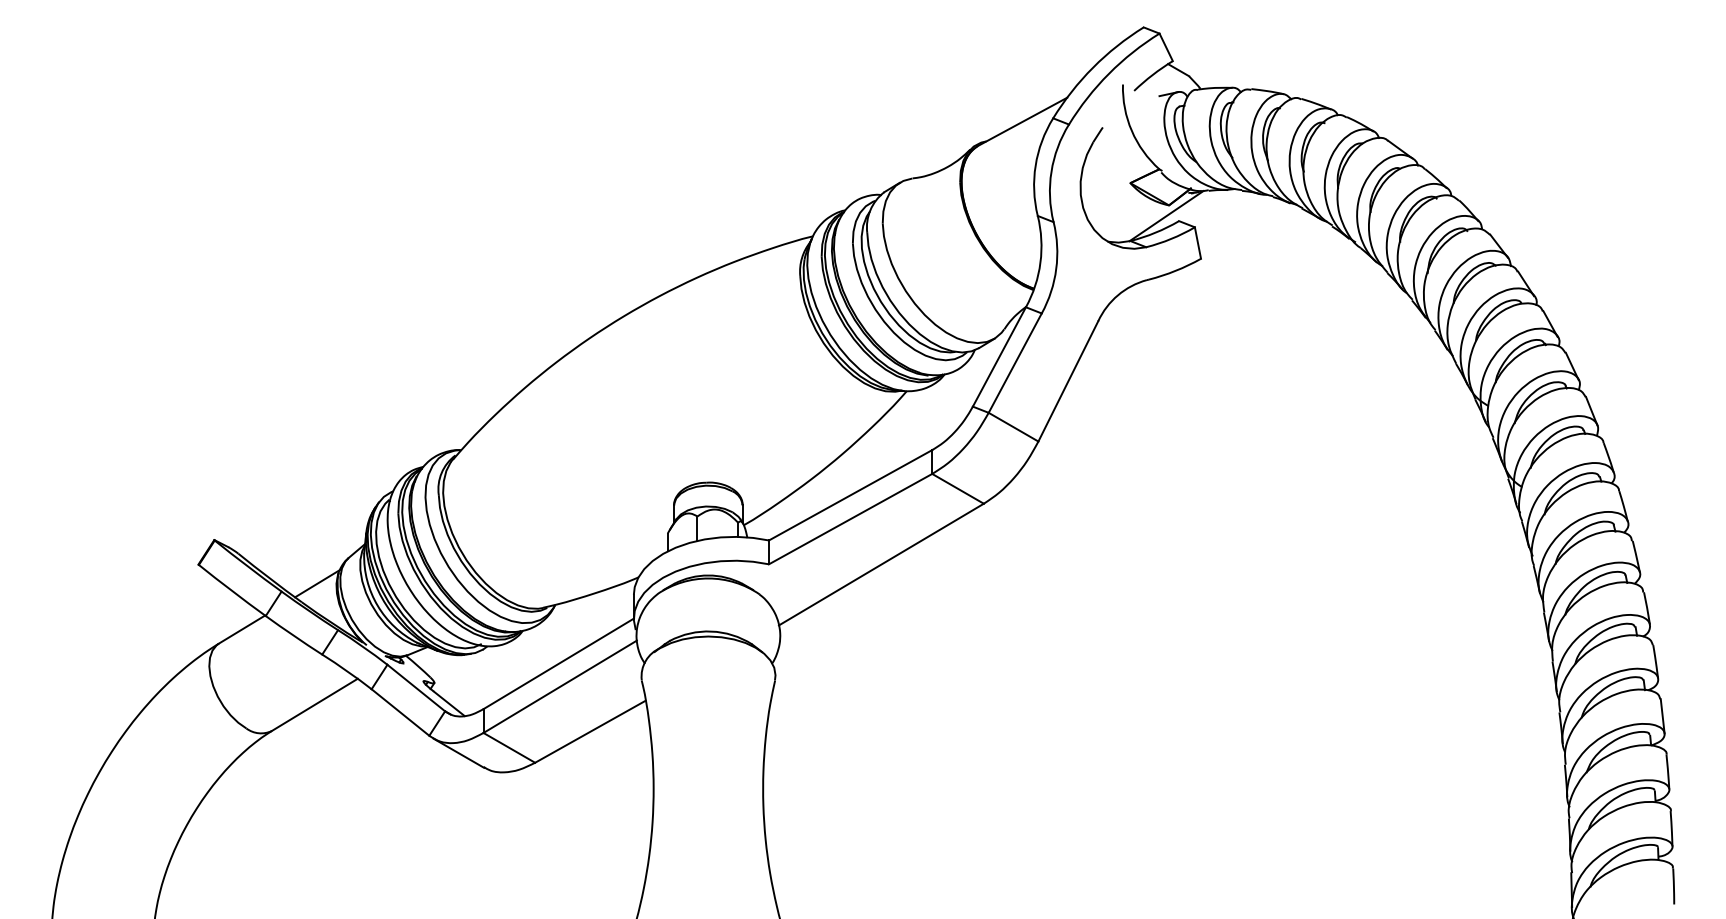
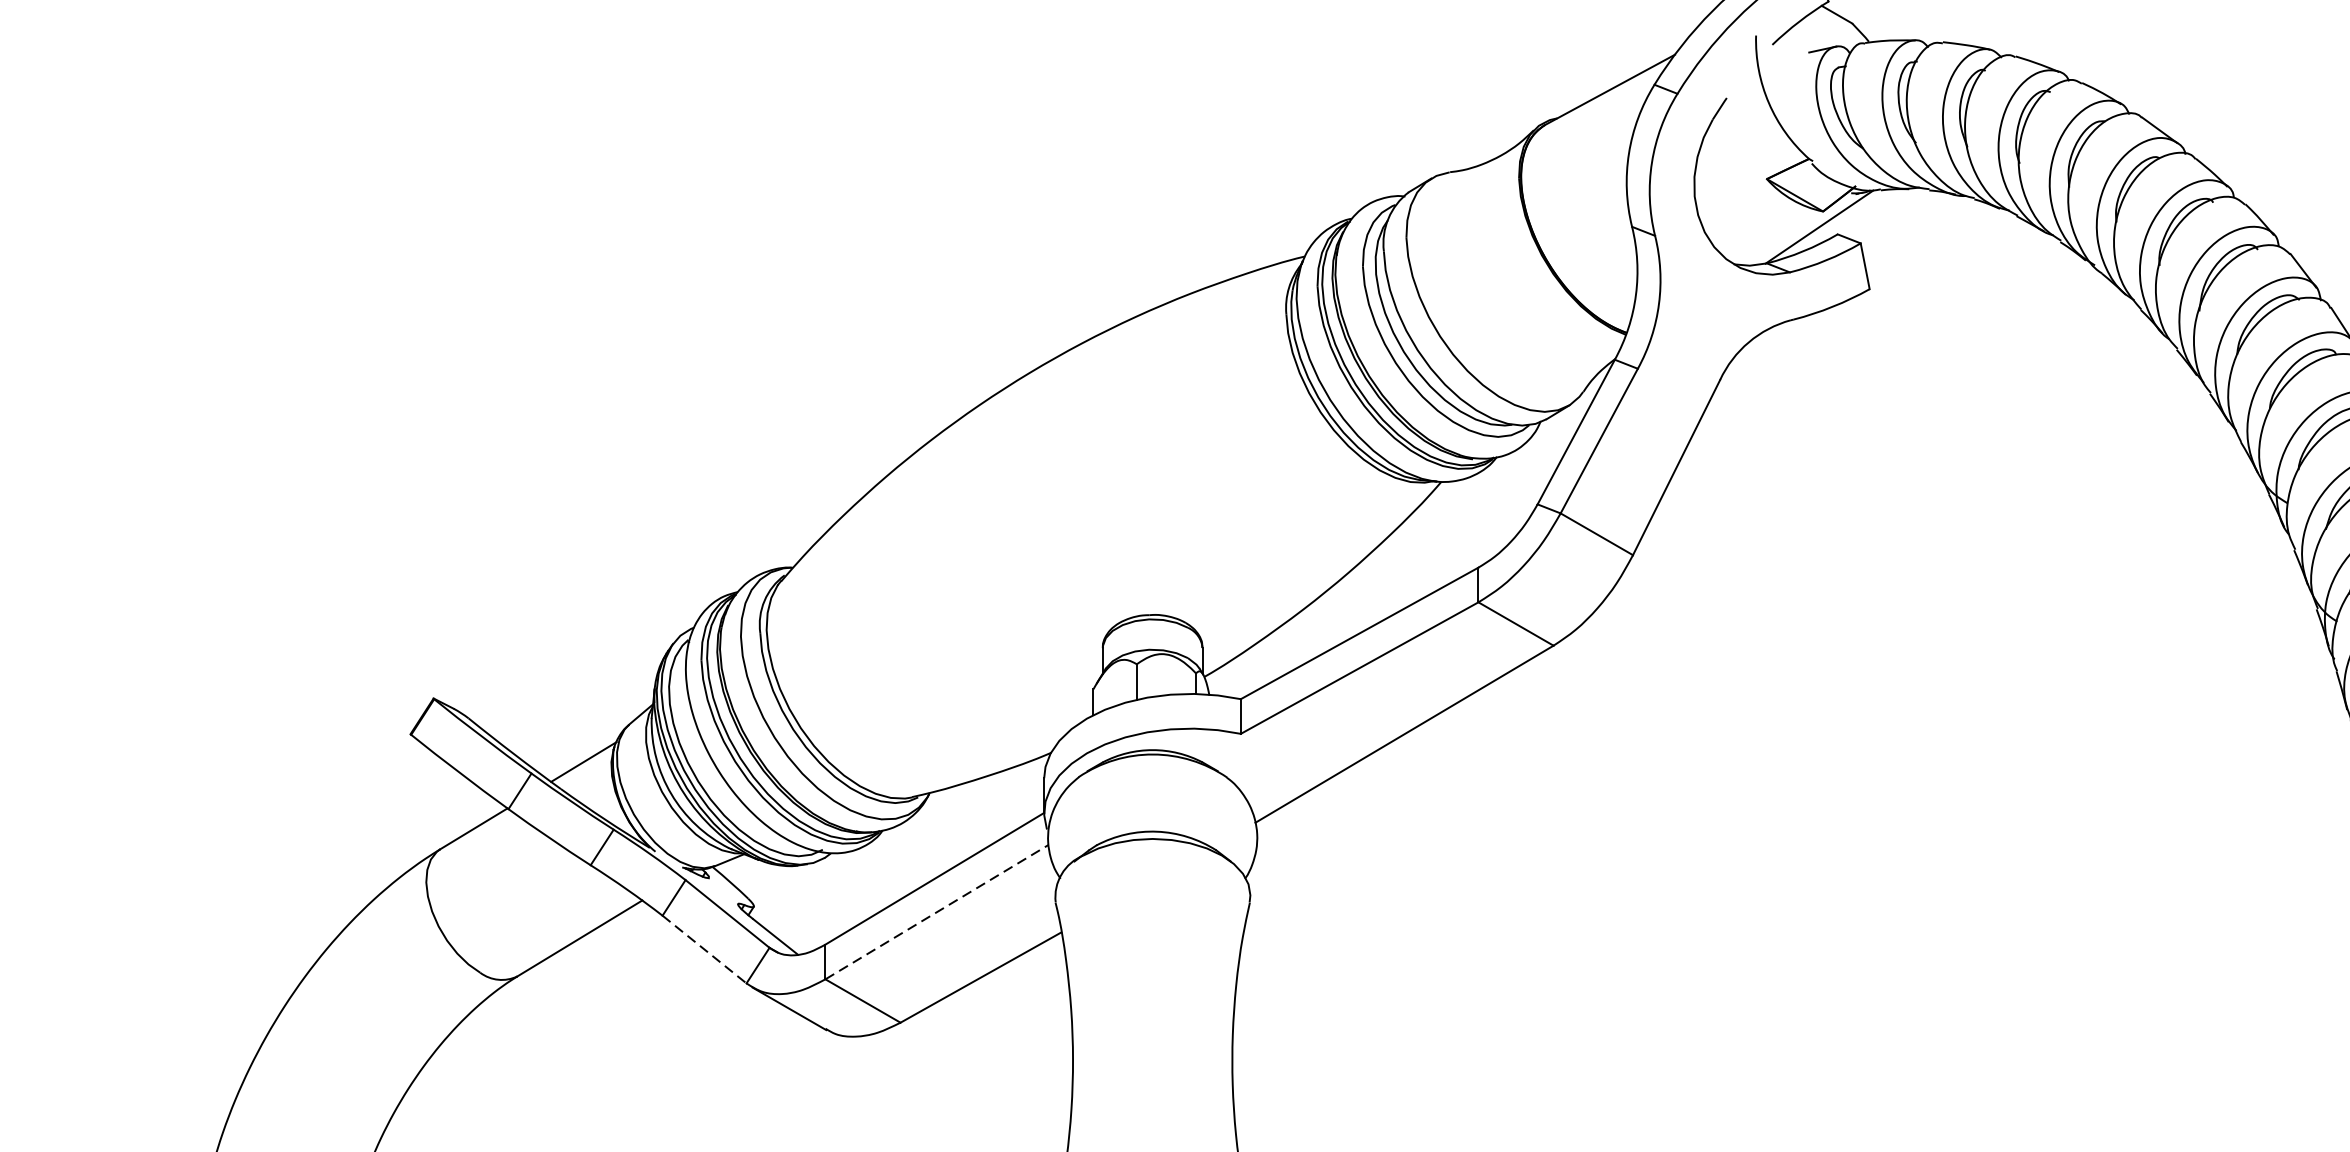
line: (560, 686) -> (937, 911), solid -> dashed
line: (400, 712) -> (704, 949), solid -> dashed

